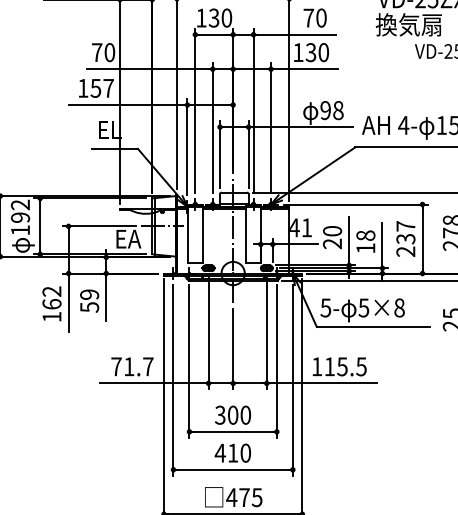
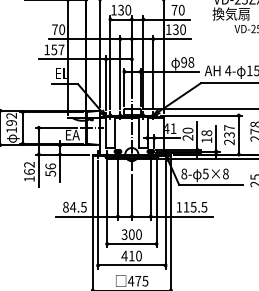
text: (89, 294) -> (50, 166), 59 -> 56
text: (326, 307) -> (184, 173), 5- -> 8-
text: (131, 365) -> (74, 206), 71.7 -> 84.5

